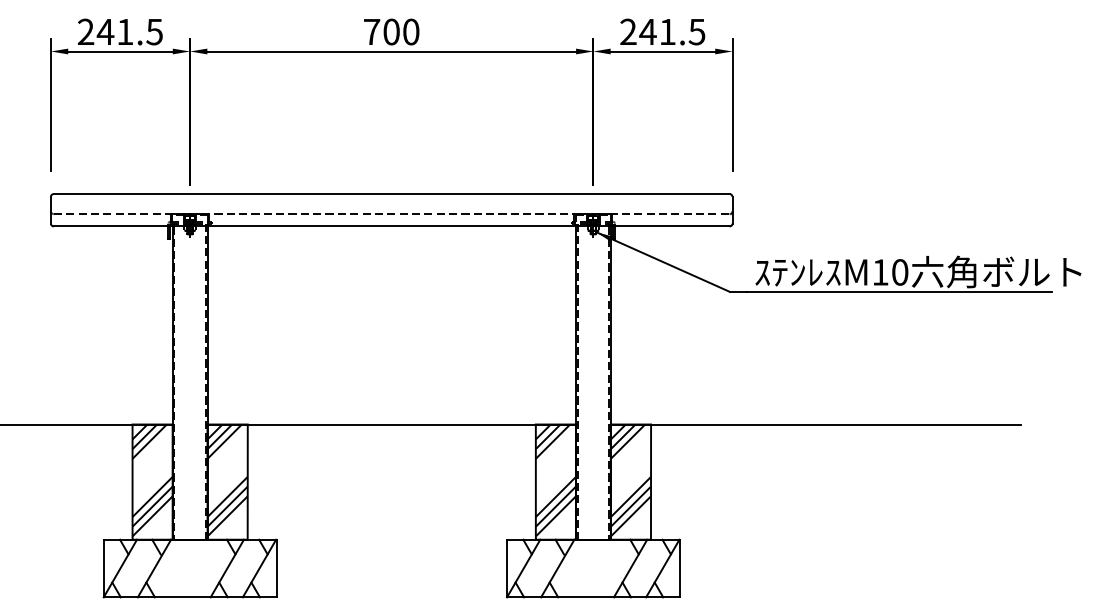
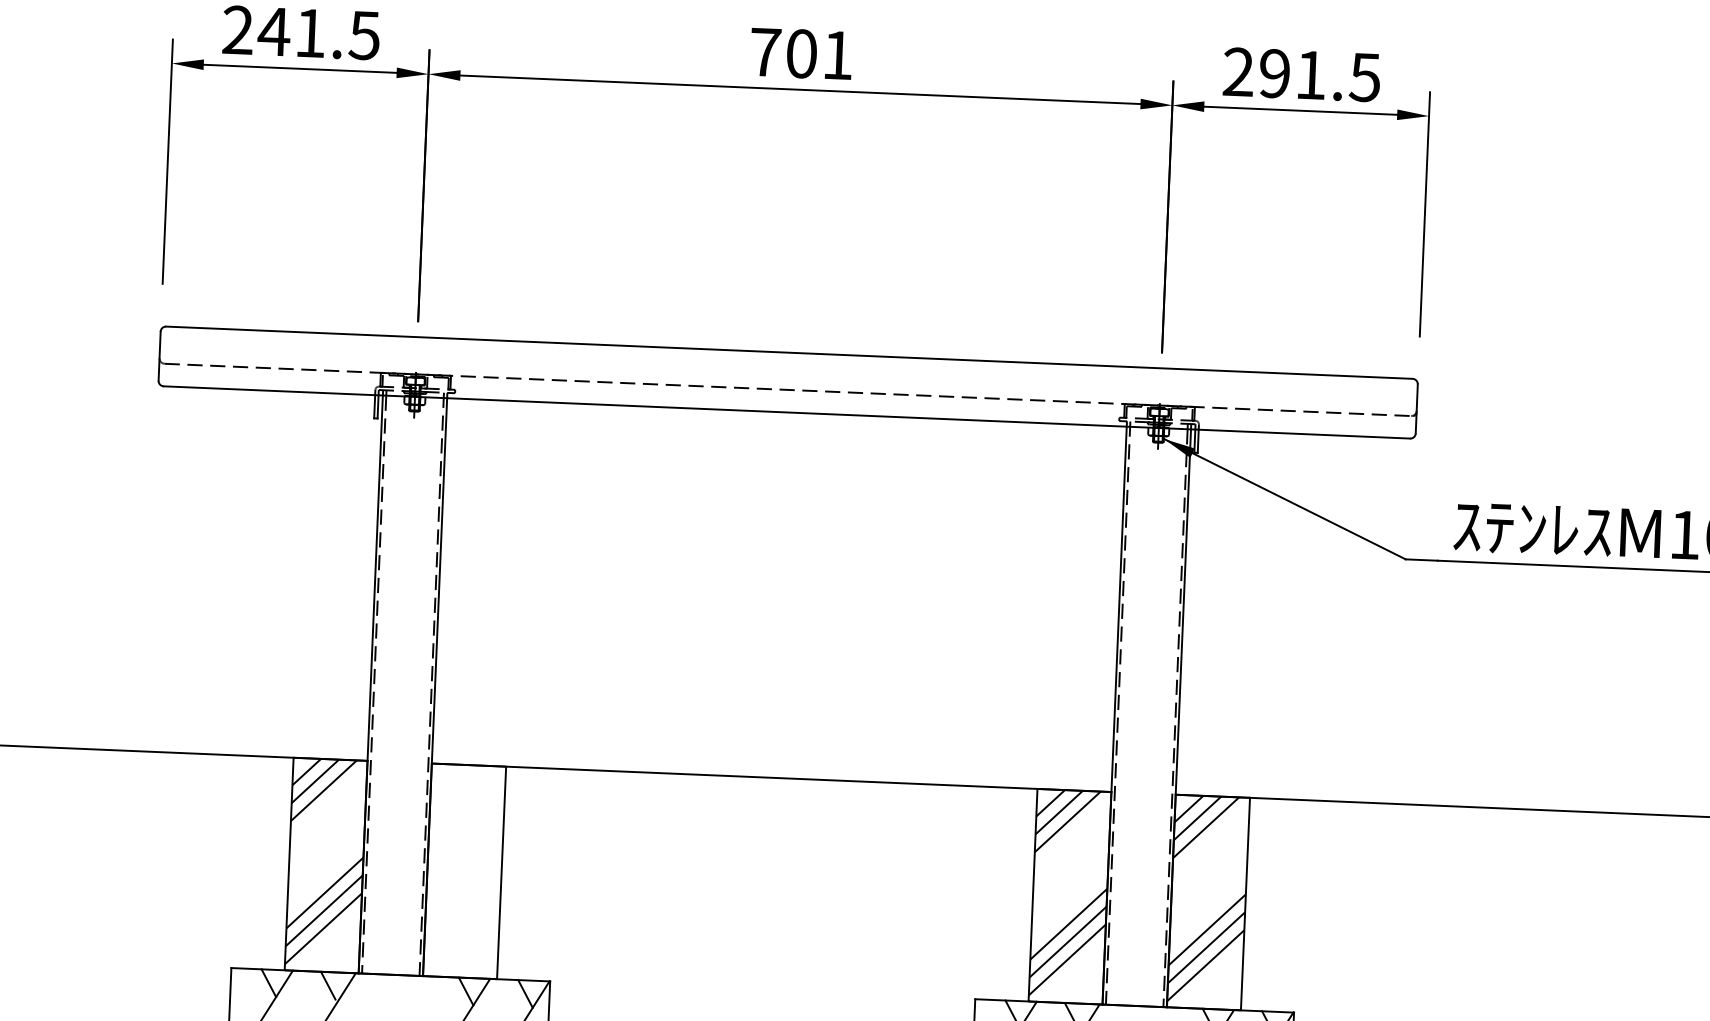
text: (411, 31) -> (838, 54), 700 -> 701
text: (647, 31) -> (1273, 72), 241.5 -> 291.5
hatch: (227, 480) -> (464, 868), removed

